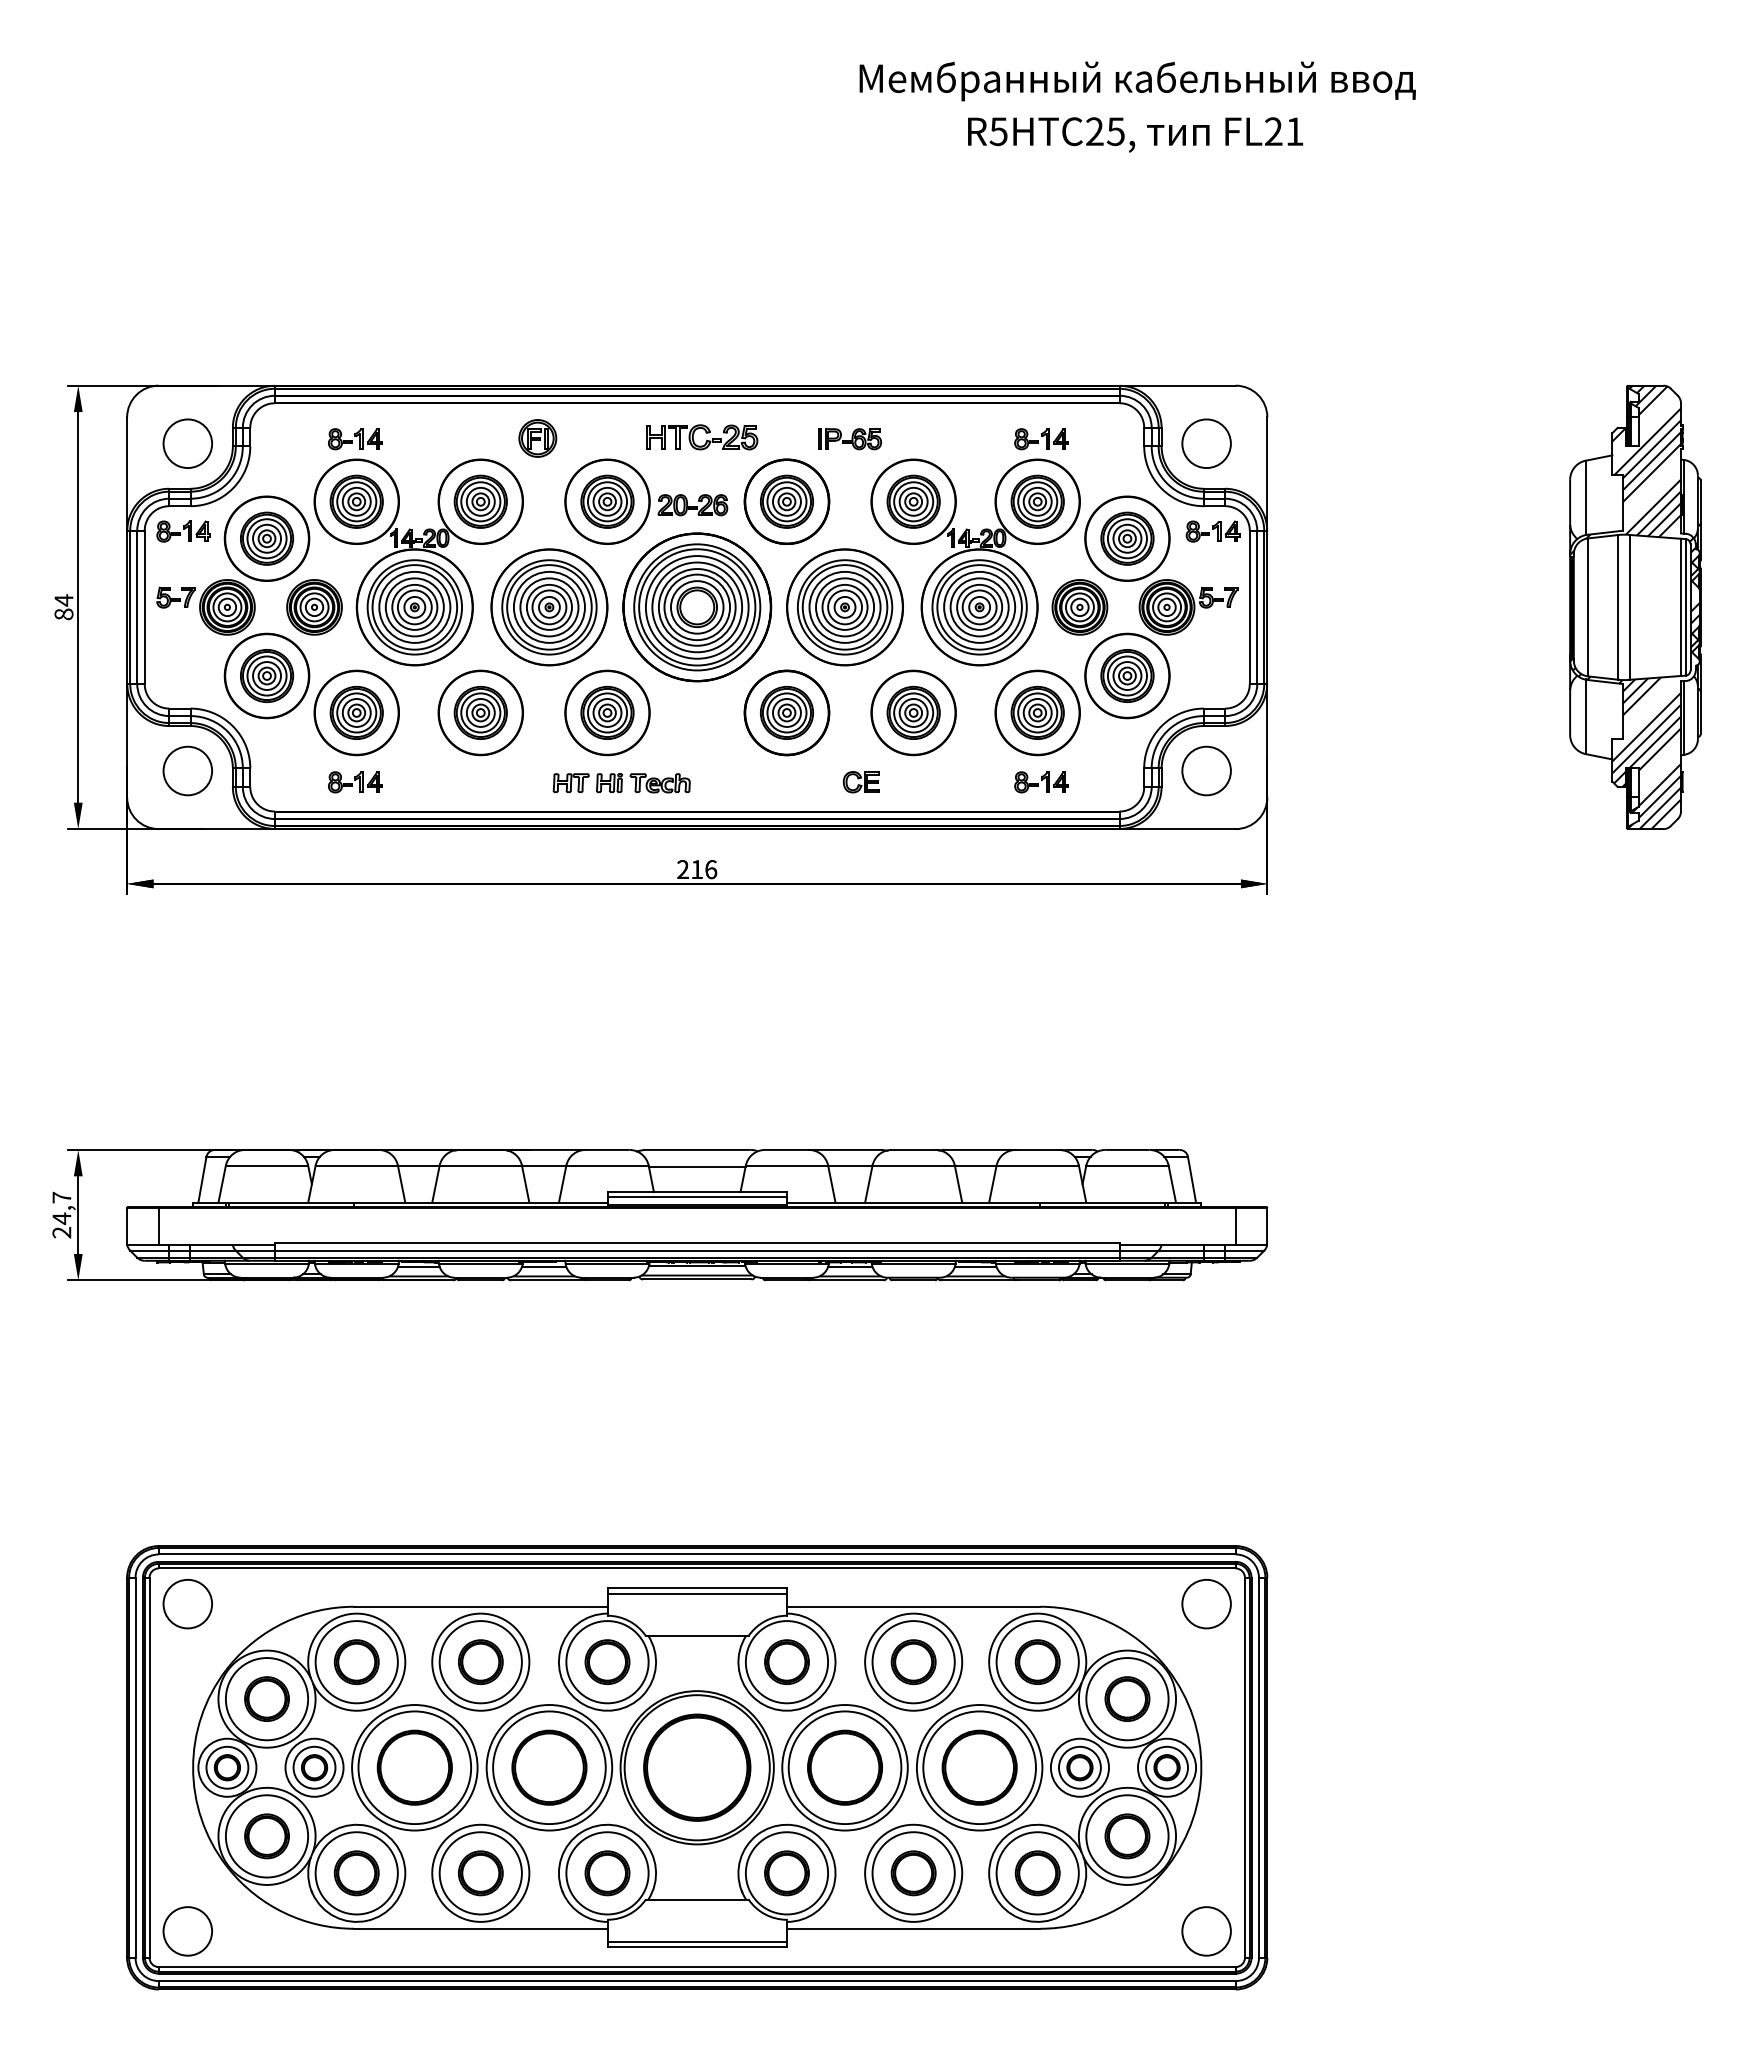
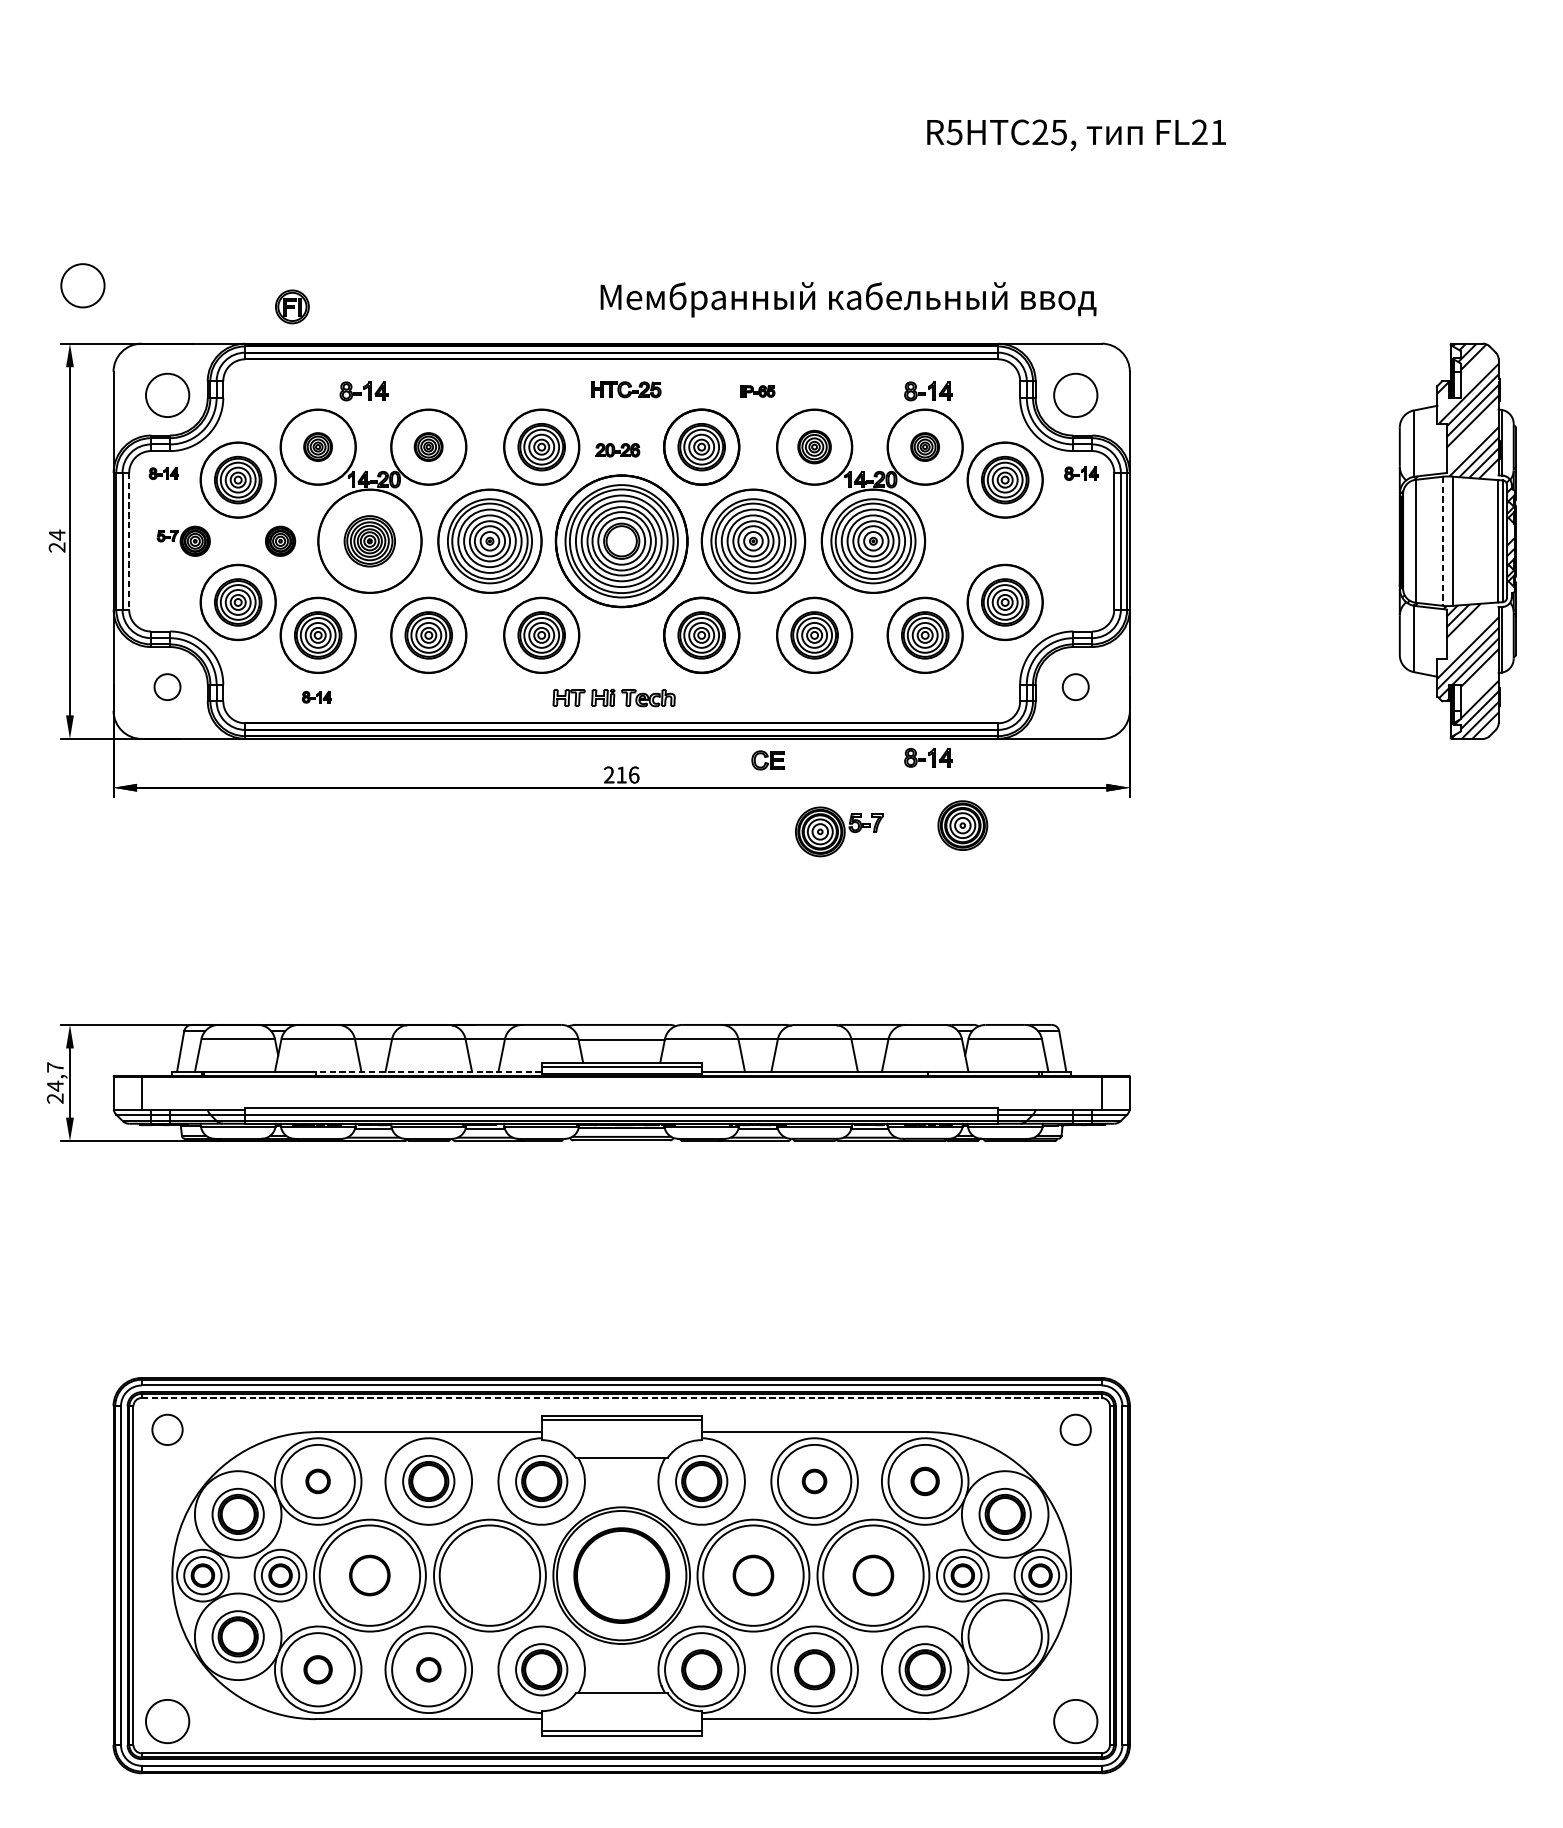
text: (1137, 81) -> (848, 299), moved
text: (1135, 134) -> (1076, 134), moved
circle: (92, 320) -> (82, 285), added
part: (702, 437) -> (626, 389), size x0.7
part: (537, 438) -> (292, 306), moved
part: (355, 439) -> (364, 391), moved
part: (849, 439) -> (757, 391), size x0.6
part: (356, 501) -> (317, 446), size x0.6
part: (480, 501) -> (428, 446), size x0.6
part: (913, 501) -> (814, 446), size x0.7
part: (1037, 501) -> (925, 446), size x0.6
part: (692, 505) -> (617, 450), size x0.7
part: (183, 531) -> (163, 473), size x0.6
part: (1212, 531) -> (1081, 473), size x0.7
line: (144, 607) -> (128, 541), solid -> dashed
part: (205, 607) -> (183, 541), size x0.6
part: (314, 607) -> (280, 541), size x0.6
part: (414, 607) -> (369, 541), size x0.6
part: (1079, 607) -> (962, 825), moved
part: (1188, 607) -> (839, 831), moved
line: (1618, 607) -> (1442, 541), solid -> dashed
text: (63, 614) -> (56, 547), 84 -> 24
circle: (187, 770) -> (167, 686), size x0.6
circle: (1206, 770) -> (1075, 686), size x0.6
part: (355, 782) -> (317, 697), size x0.6
part: (860, 782) -> (767, 760), moved
part: (1041, 782) -> (928, 758), moved
part: (621, 783) -> (613, 698), moved
line: (480, 1202) -> (428, 1071), solid -> dashed
line: (697, 1568) -> (621, 1398), solid -> dashed
circle: (187, 1604) -> (167, 1430), size x0.7
circle: (1206, 1604) -> (1075, 1430), size x0.7
part: (356, 1661) -> (317, 1480), size x0.6
part: (913, 1661) -> (814, 1480), size x0.6
part: (1037, 1661) -> (925, 1480), size x0.7
circle: (480, 1662) -> (428, 1481), size x0.7
circle: (607, 1662) -> (541, 1481), size x0.7
circle: (786, 1662) -> (701, 1481), size x0.7
circle: (266, 1699) -> (237, 1514), size x0.7
circle: (1127, 1699) -> (1005, 1514), size x0.7
part: (414, 1767) -> (369, 1575), size x0.6
part: (549, 1767) -> (490, 1575), removed
part: (844, 1767) -> (752, 1575), size x0.6
part: (979, 1767) -> (873, 1575), size x0.6
circle: (266, 1836) -> (237, 1636), size x0.7
part: (1127, 1836) -> (1005, 1636), removed
part: (356, 1873) -> (317, 1669), size x0.7
part: (480, 1873) -> (428, 1669), size x0.6
circle: (607, 1873) -> (541, 1669), size x0.7
circle: (1037, 1873) -> (925, 1669), size x0.7

